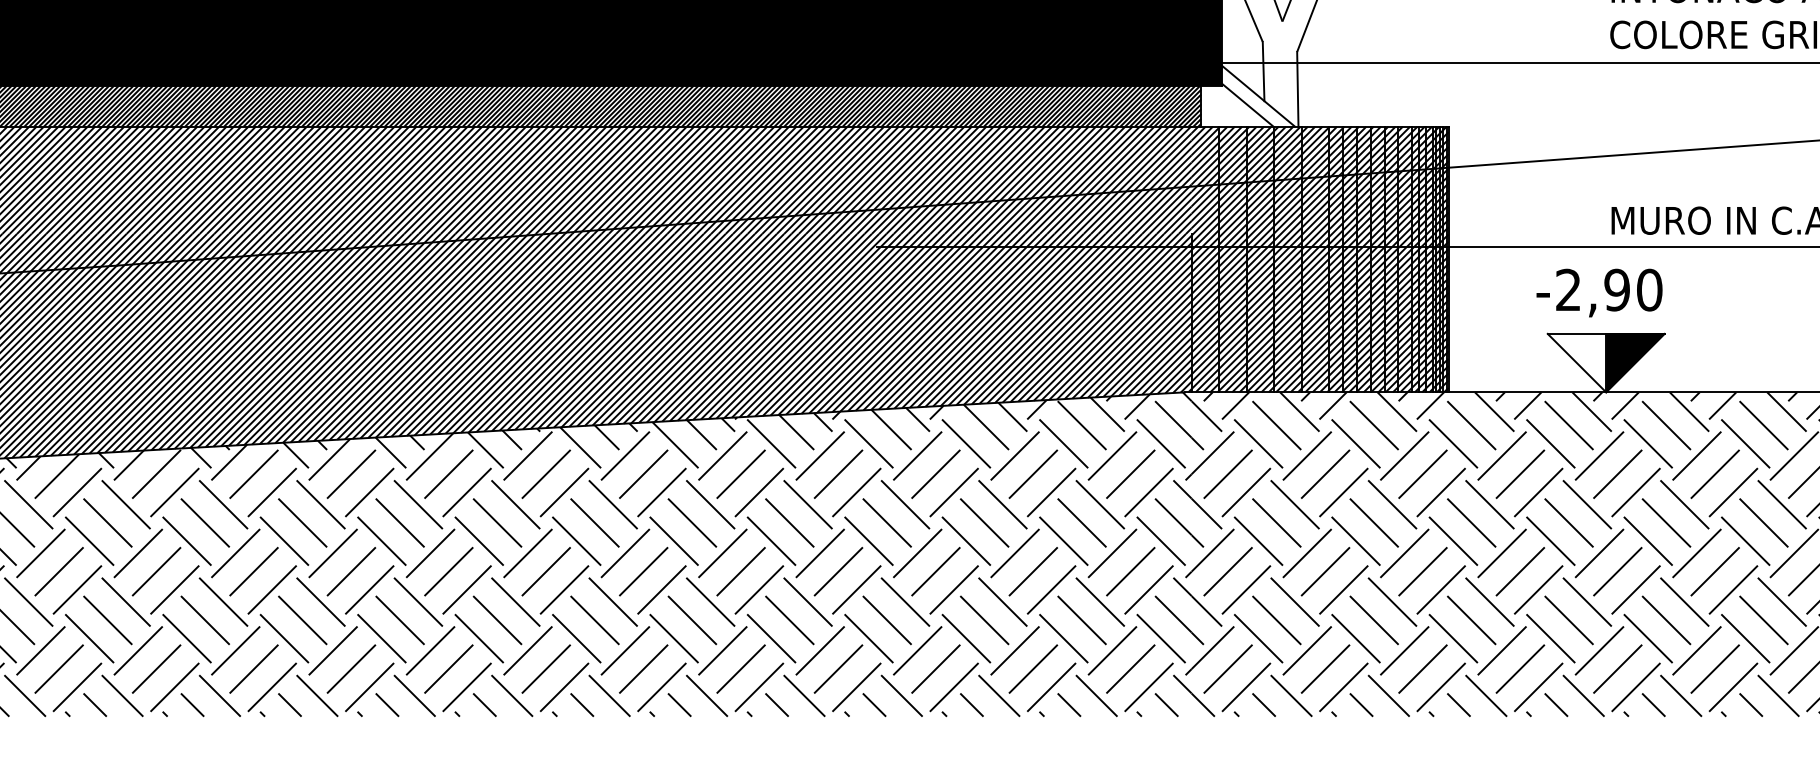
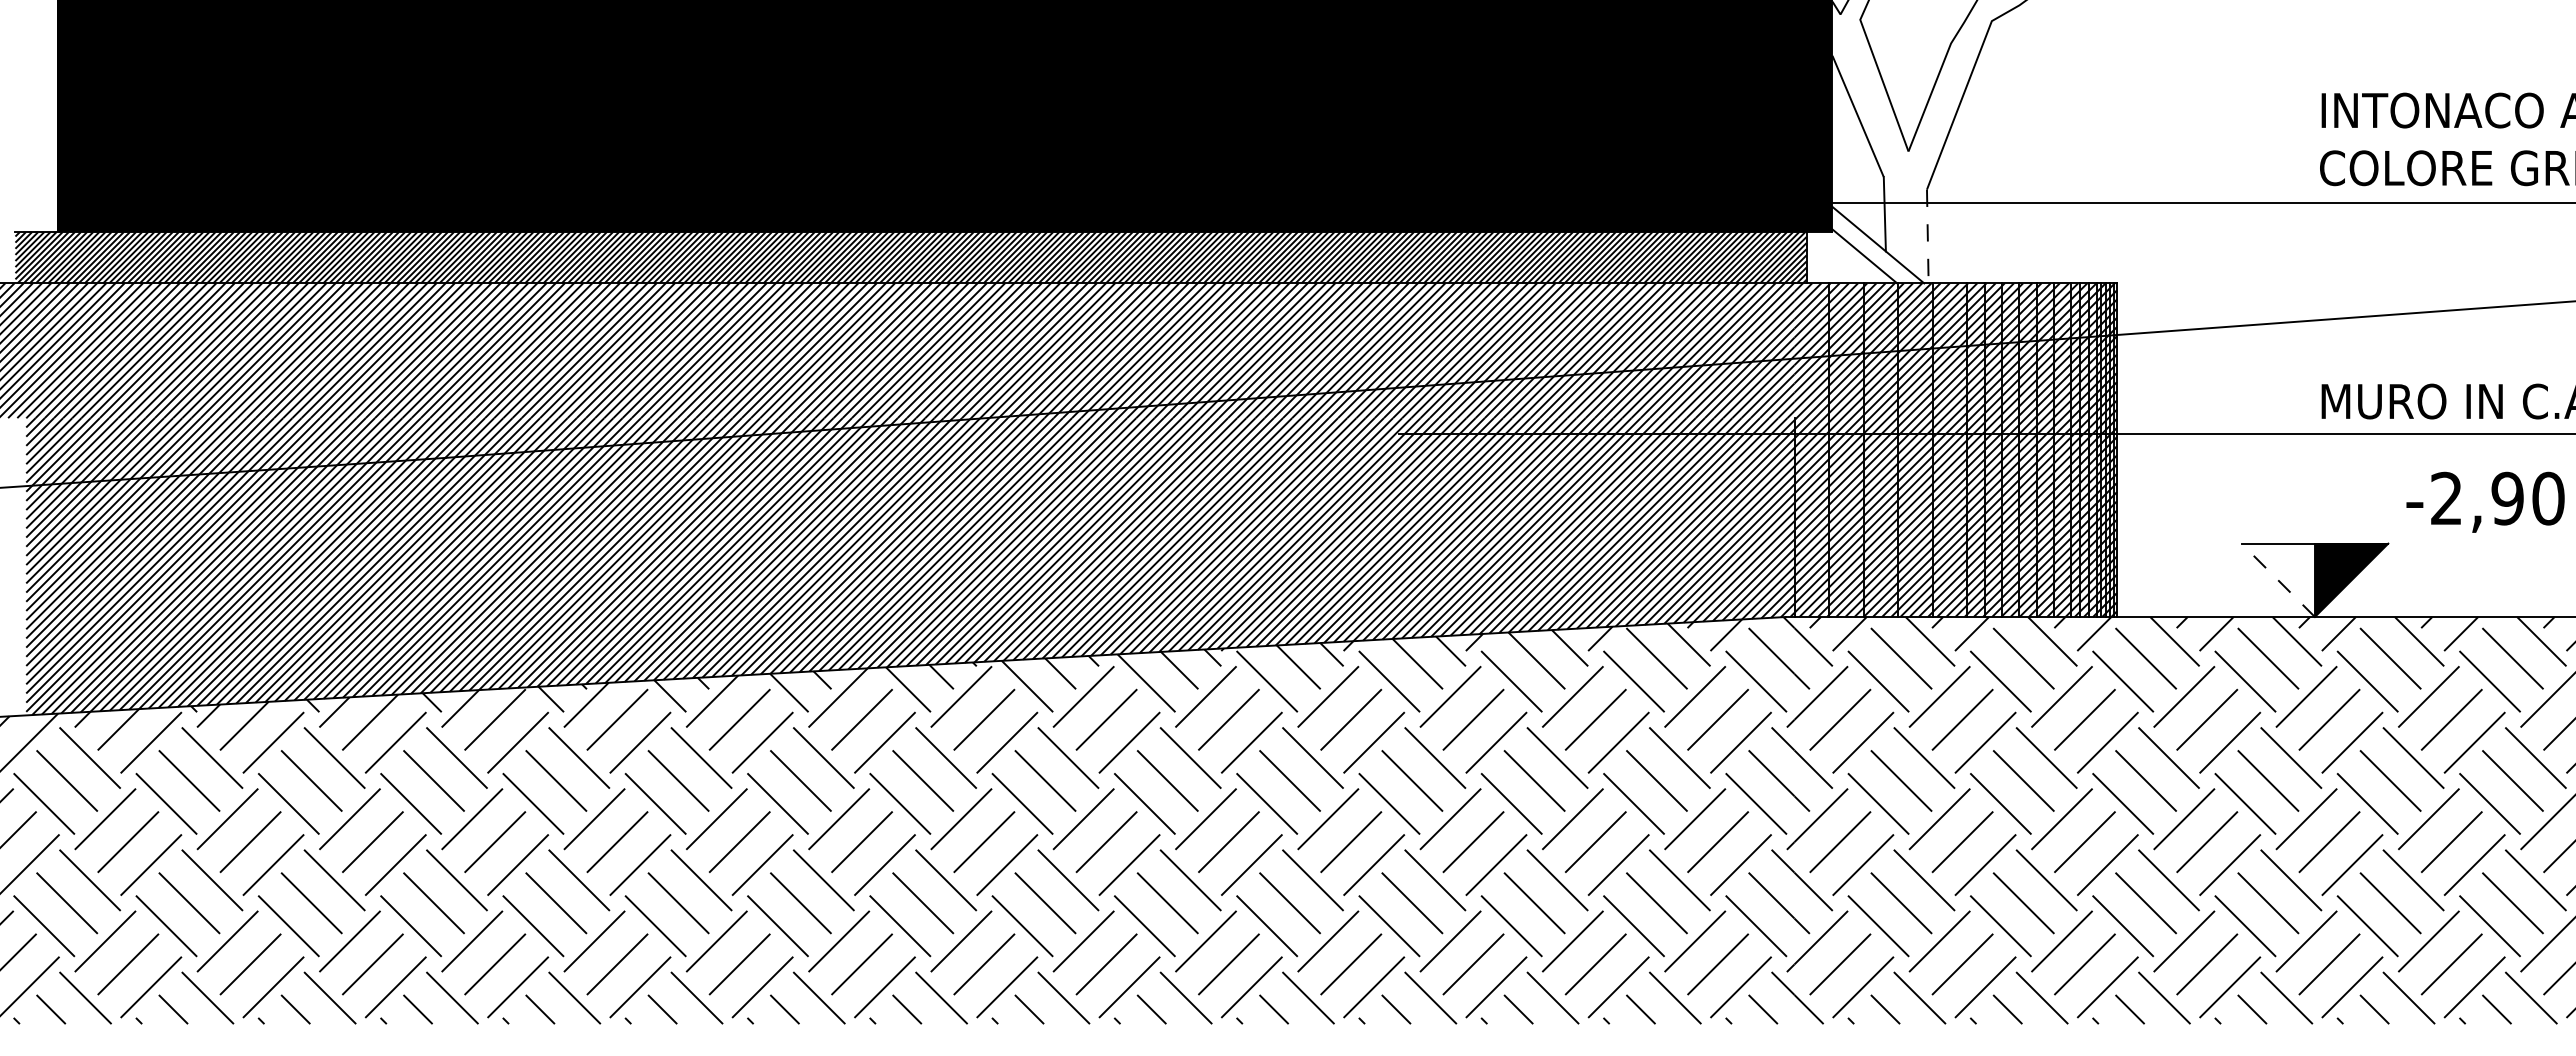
line: (1297, 89) -> (1927, 236), solid -> dashed
text: (1599, 292) -> (2485, 501), moved
line: (1577, 363) -> (2278, 580), solid -> dashed

